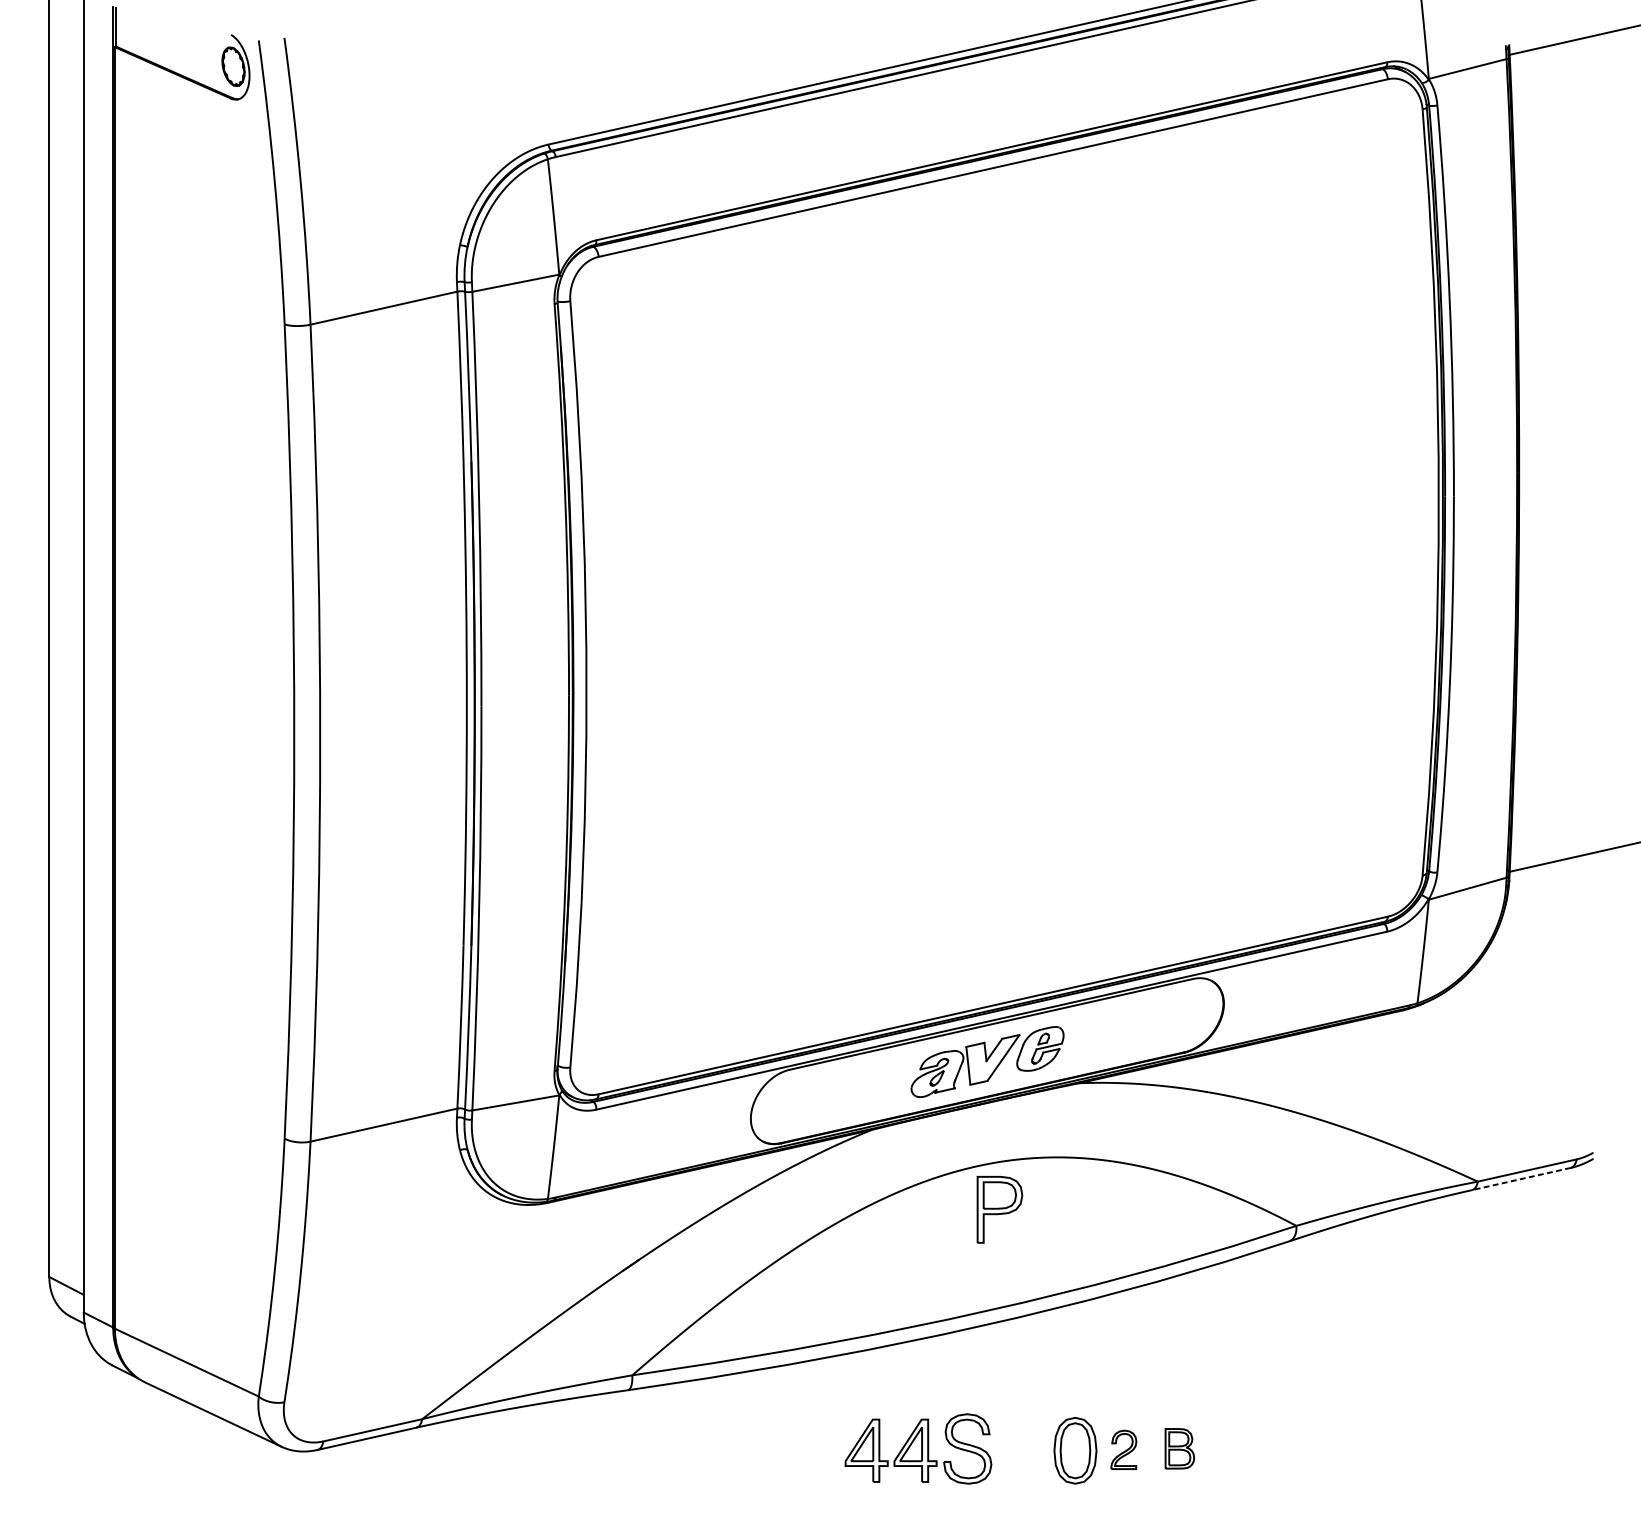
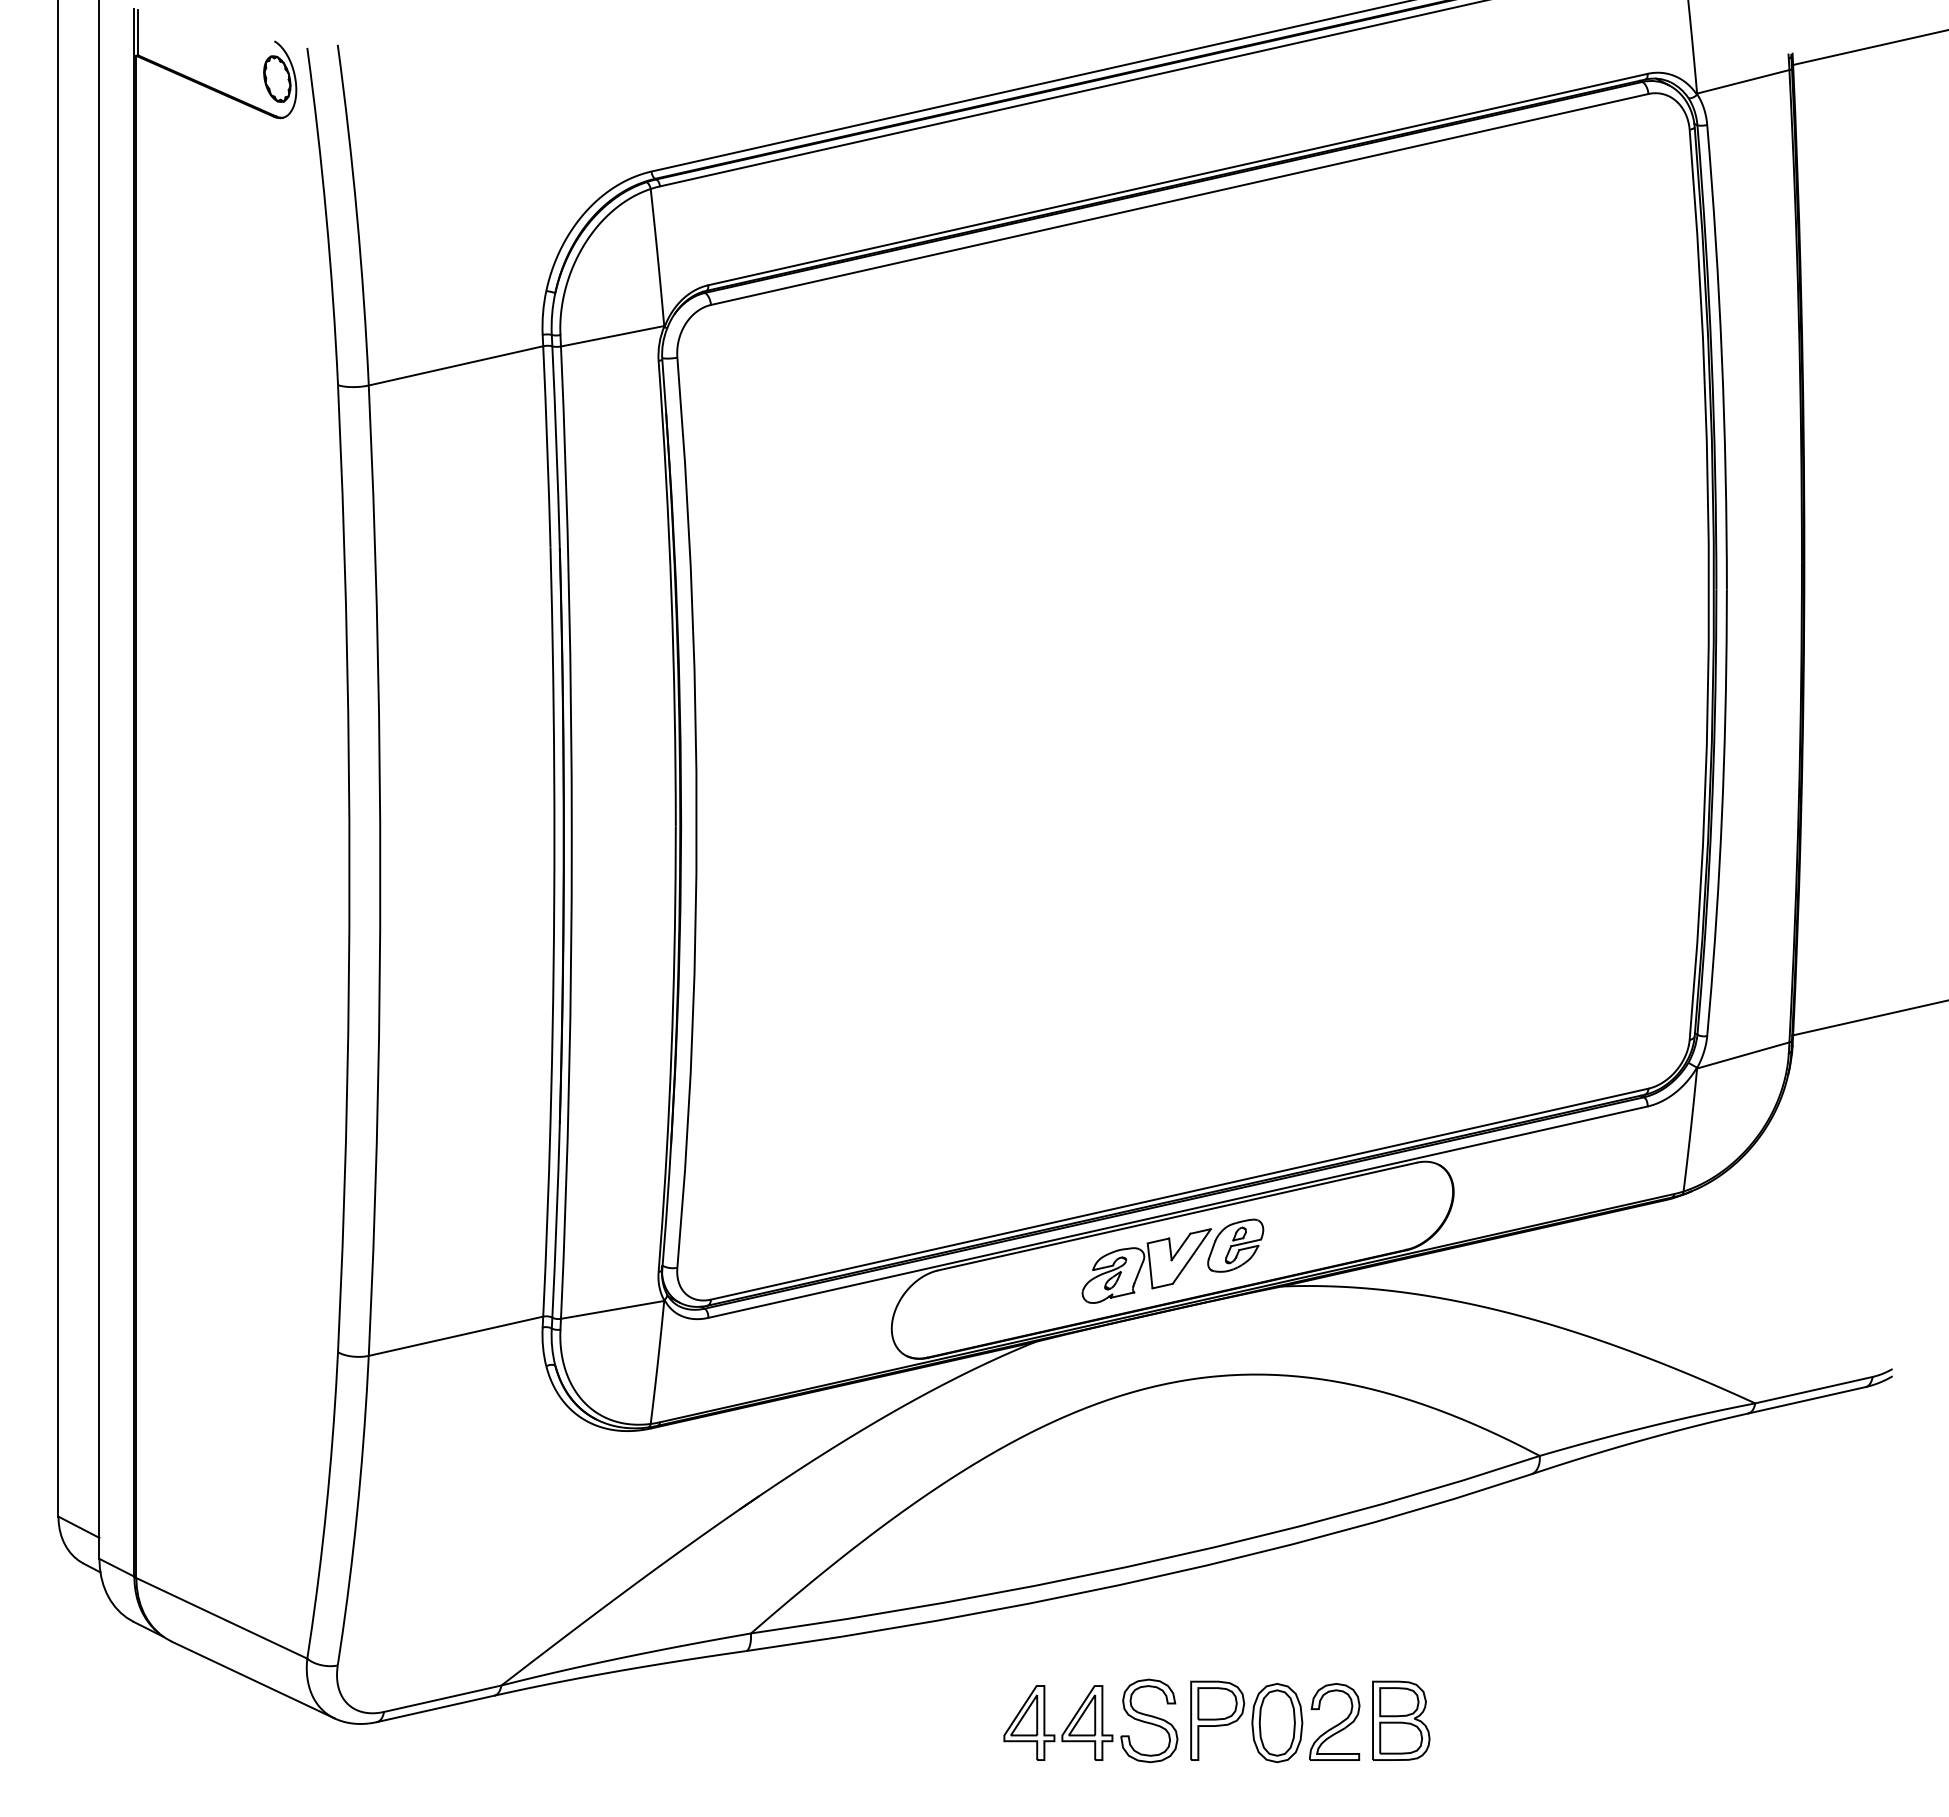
line: (1520, 1179) -> (1806, 1400), dashed -> solid
part: (999, 1209) -> (1217, 1720), moved
part: (1179, 1448) -> (1401, 1720), size x1.67
part: (1123, 1449) -> (1334, 1721), size x1.67

